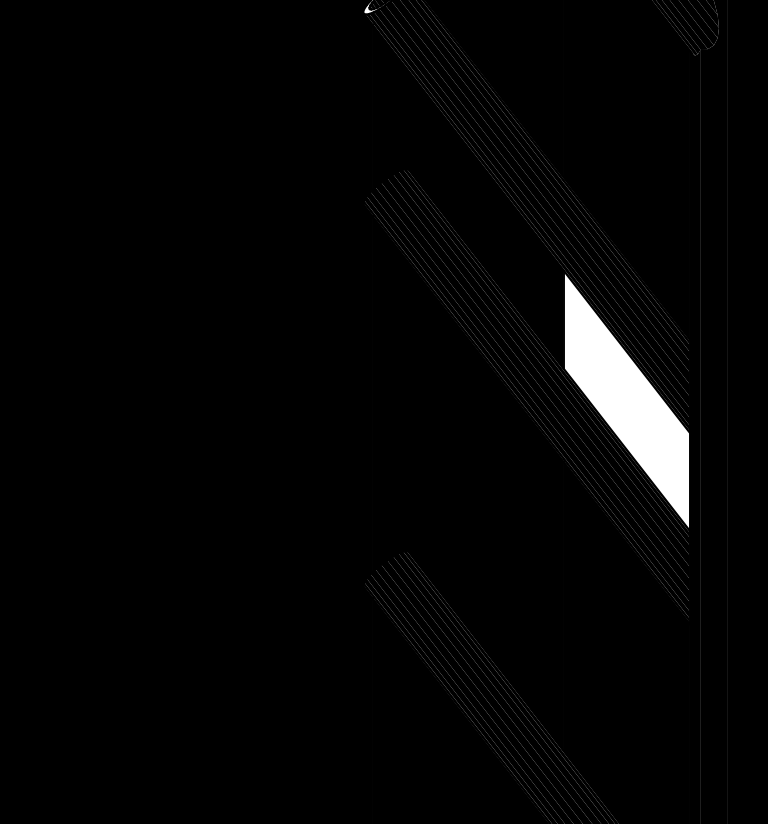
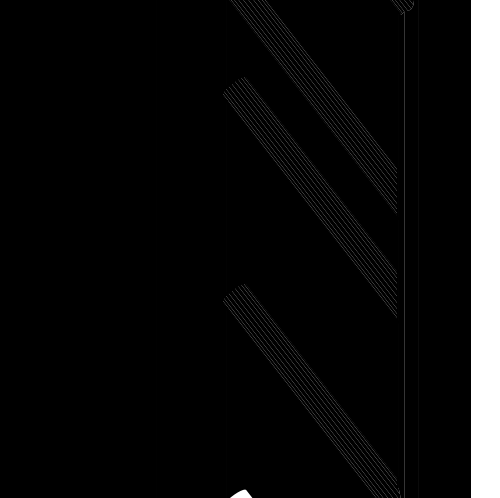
fill: (625, 399) -> (363, 200), added

